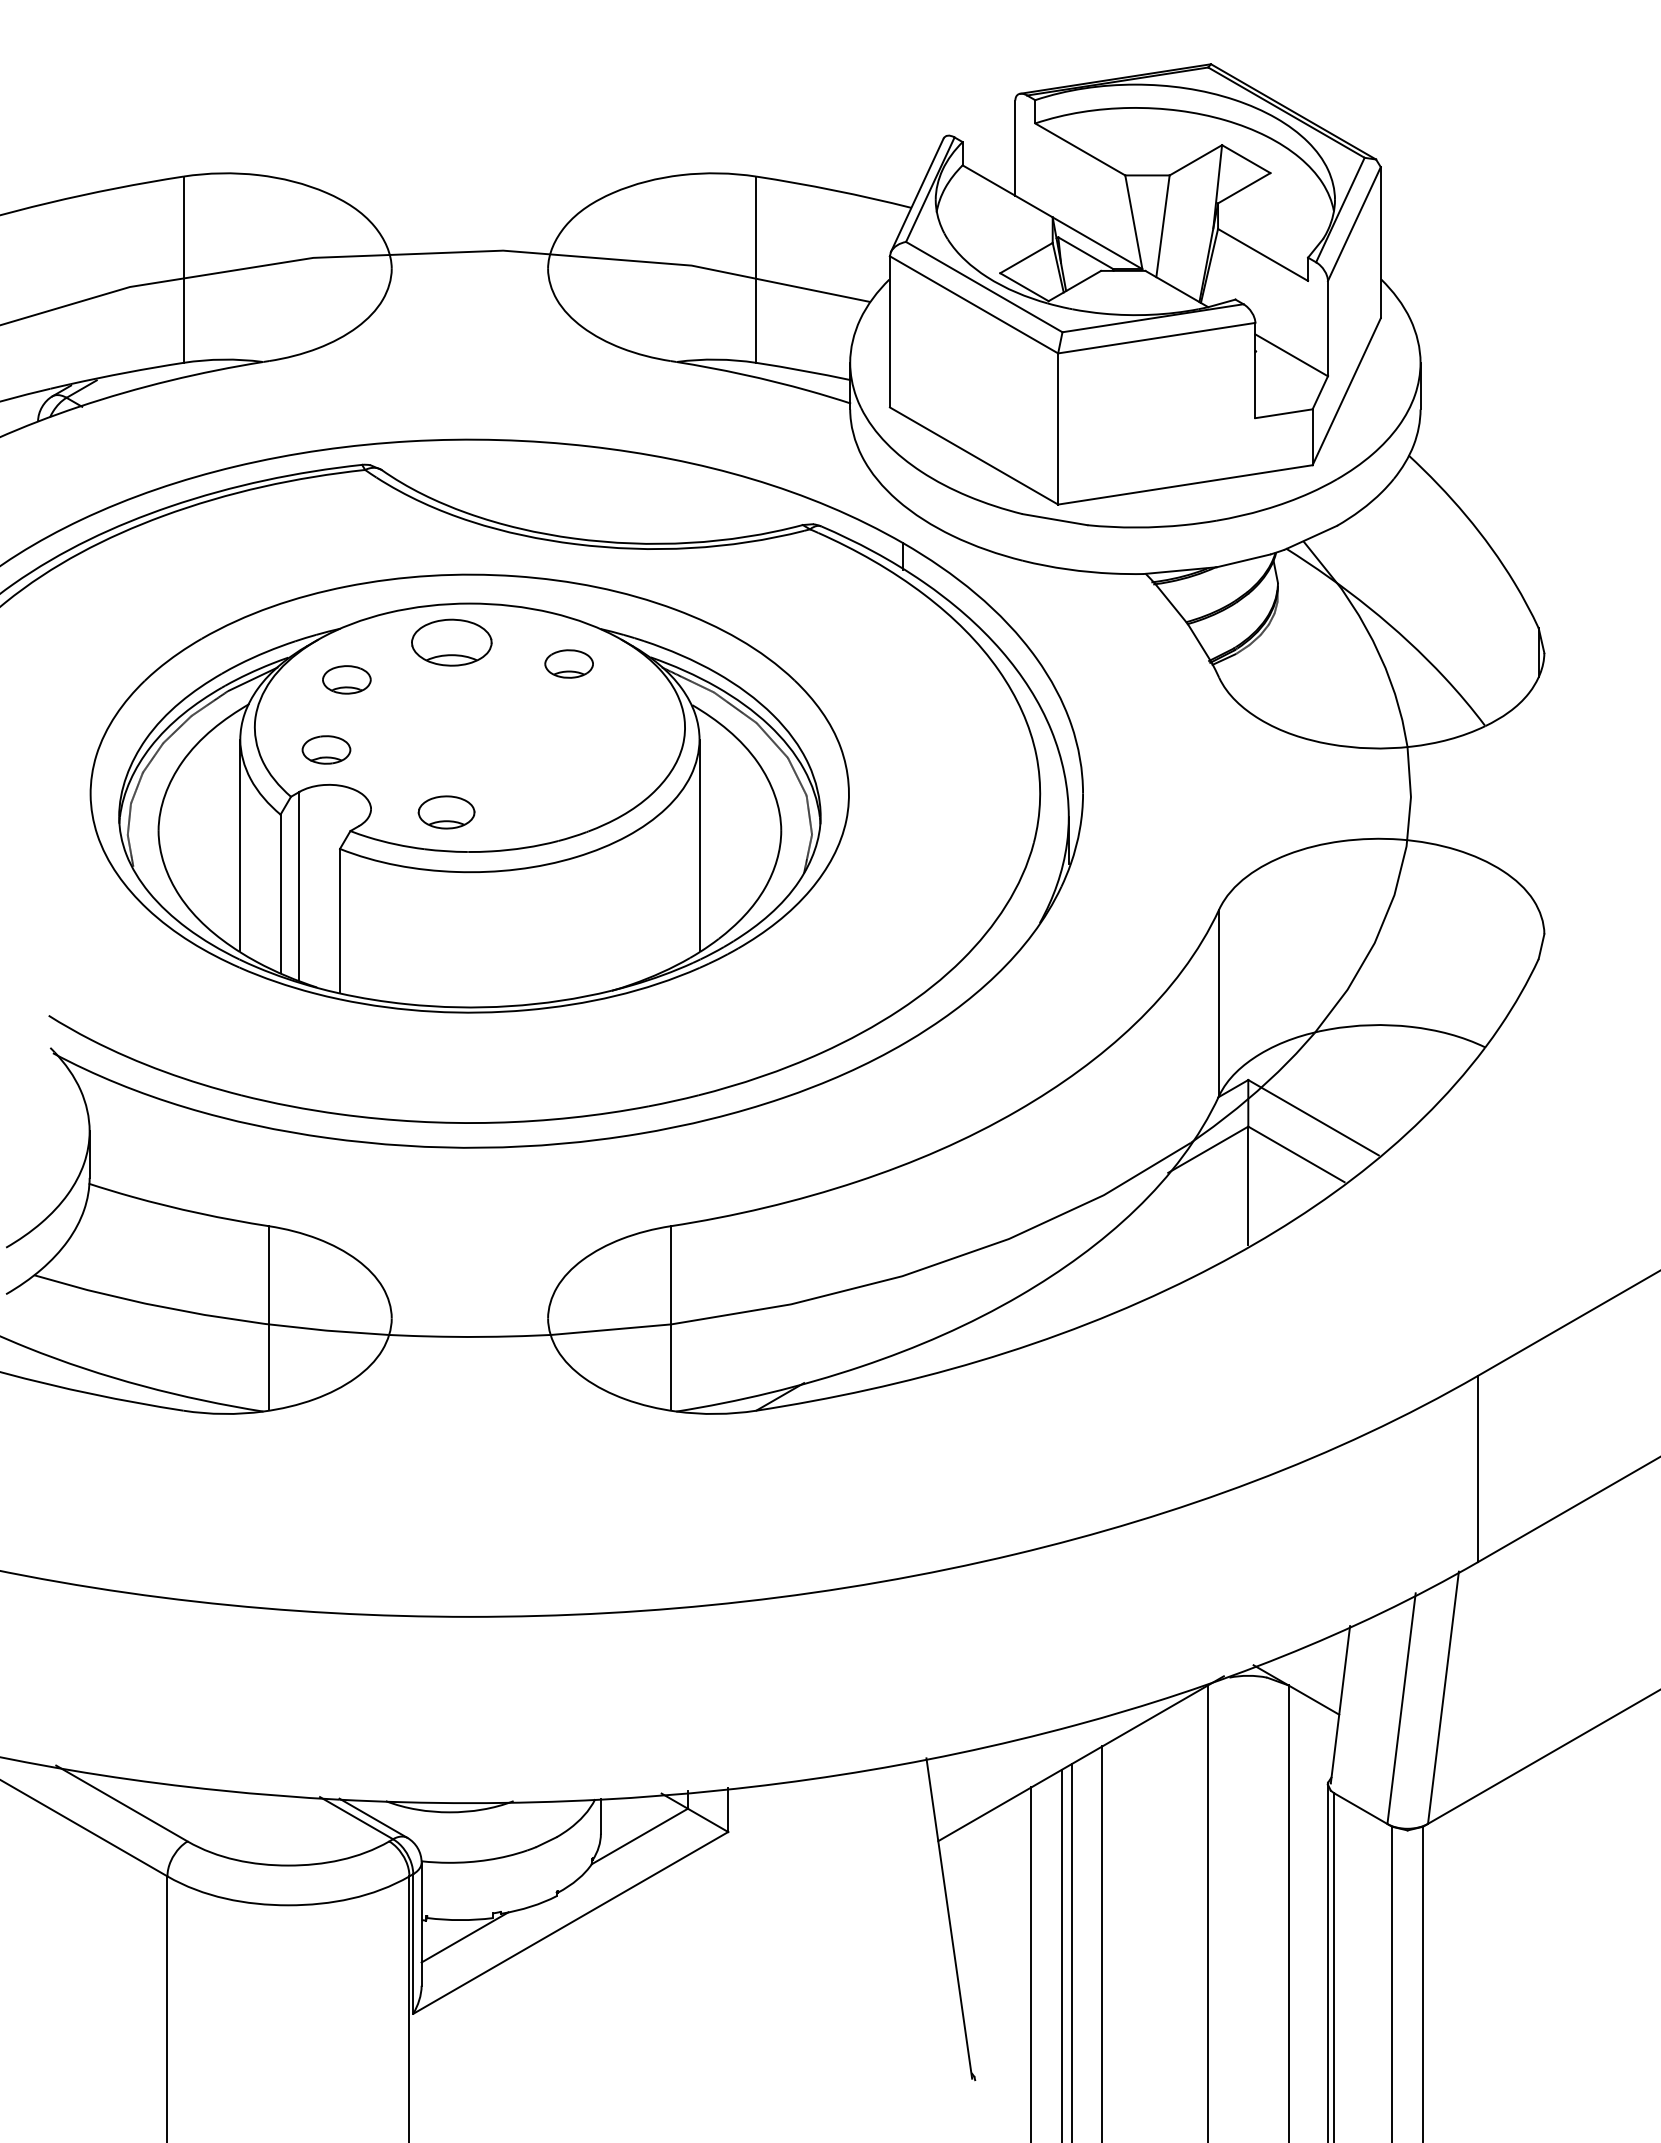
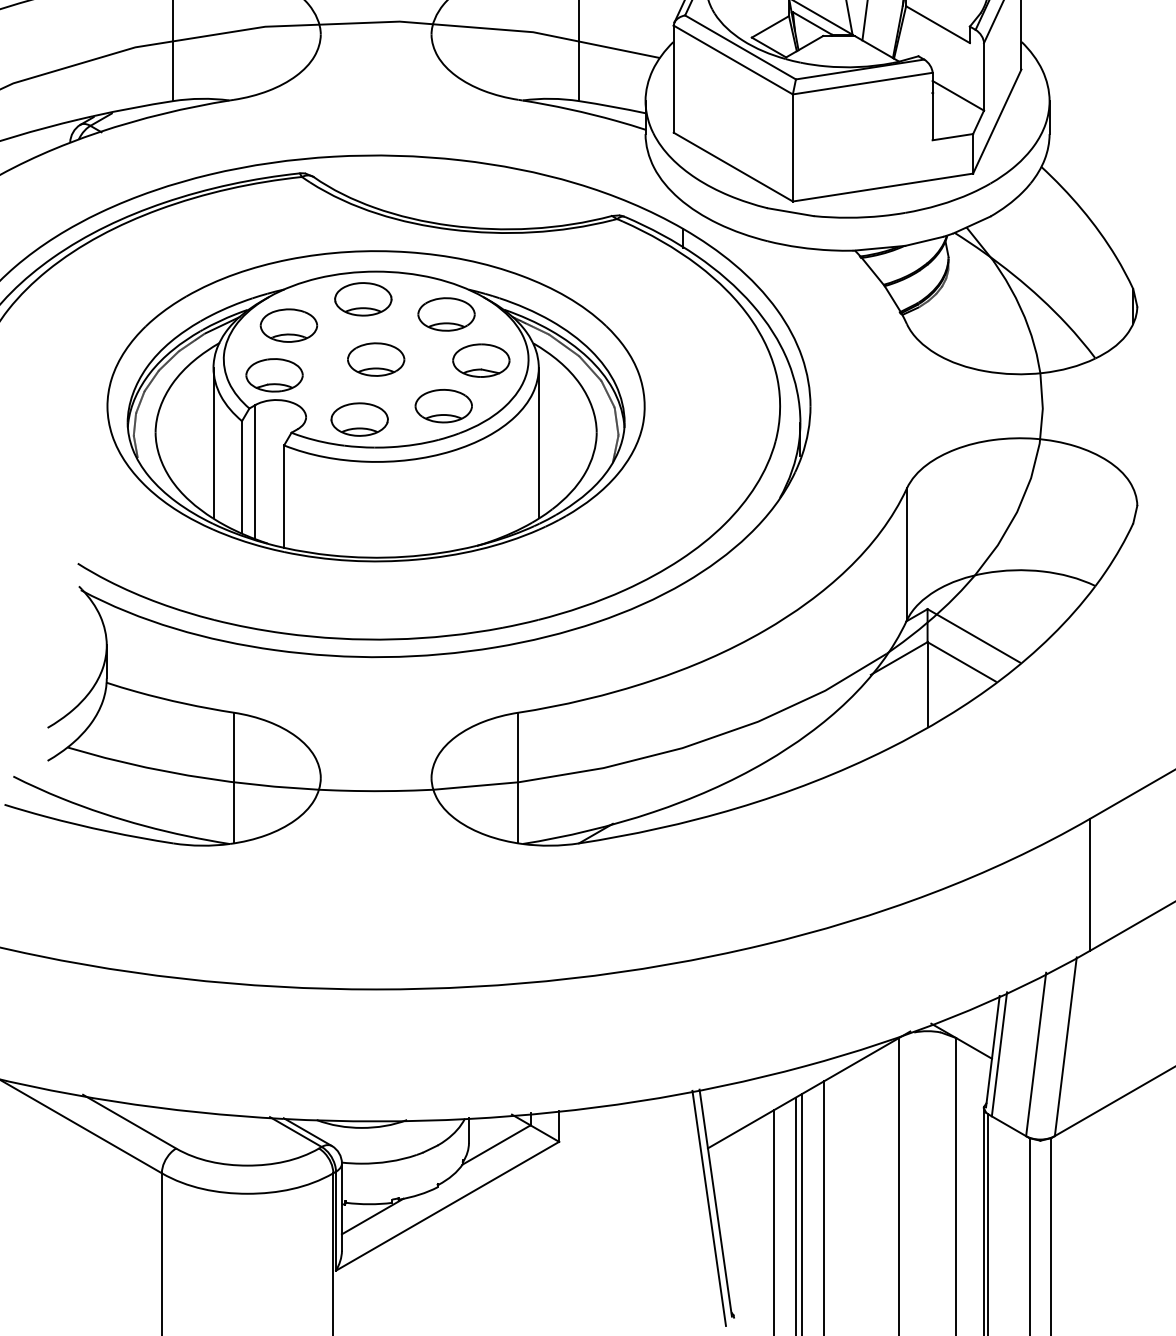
part: (568, 663) -> (446, 314), size x1.67
part: (346, 679) -> (288, 325), size x1.67
part: (469, 727) -> (375, 359), added
part: (618, 729) -> (481, 360), added
part: (326, 749) -> (274, 375), size x1.67
part: (565, 793) -> (443, 406), added
part: (446, 812) -> (359, 419), size x1.43
line: (1349, 1708) -> (999, 1054), added
line: (939, 1925) -> (708, 1208), added

